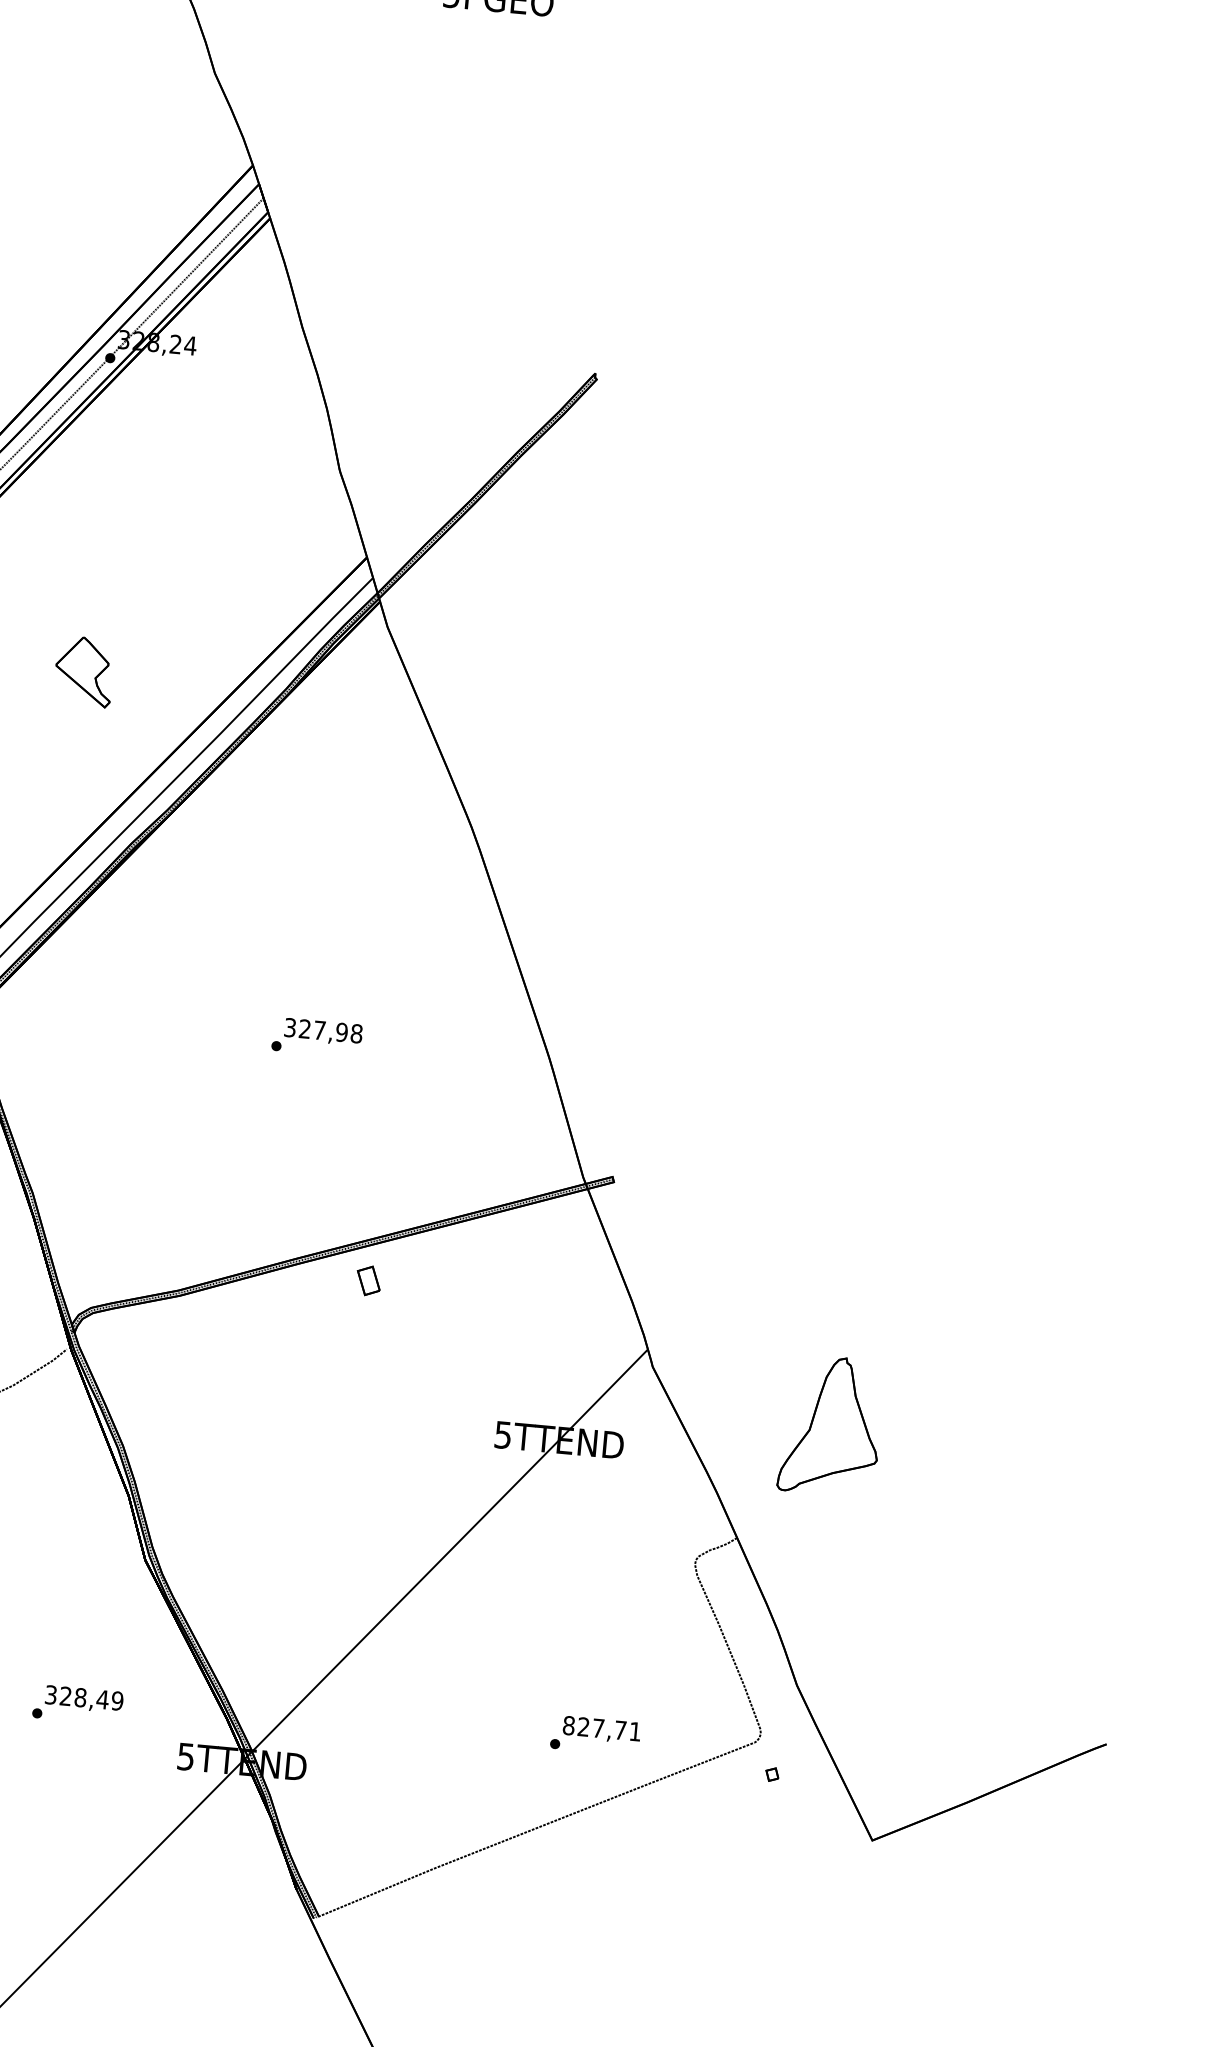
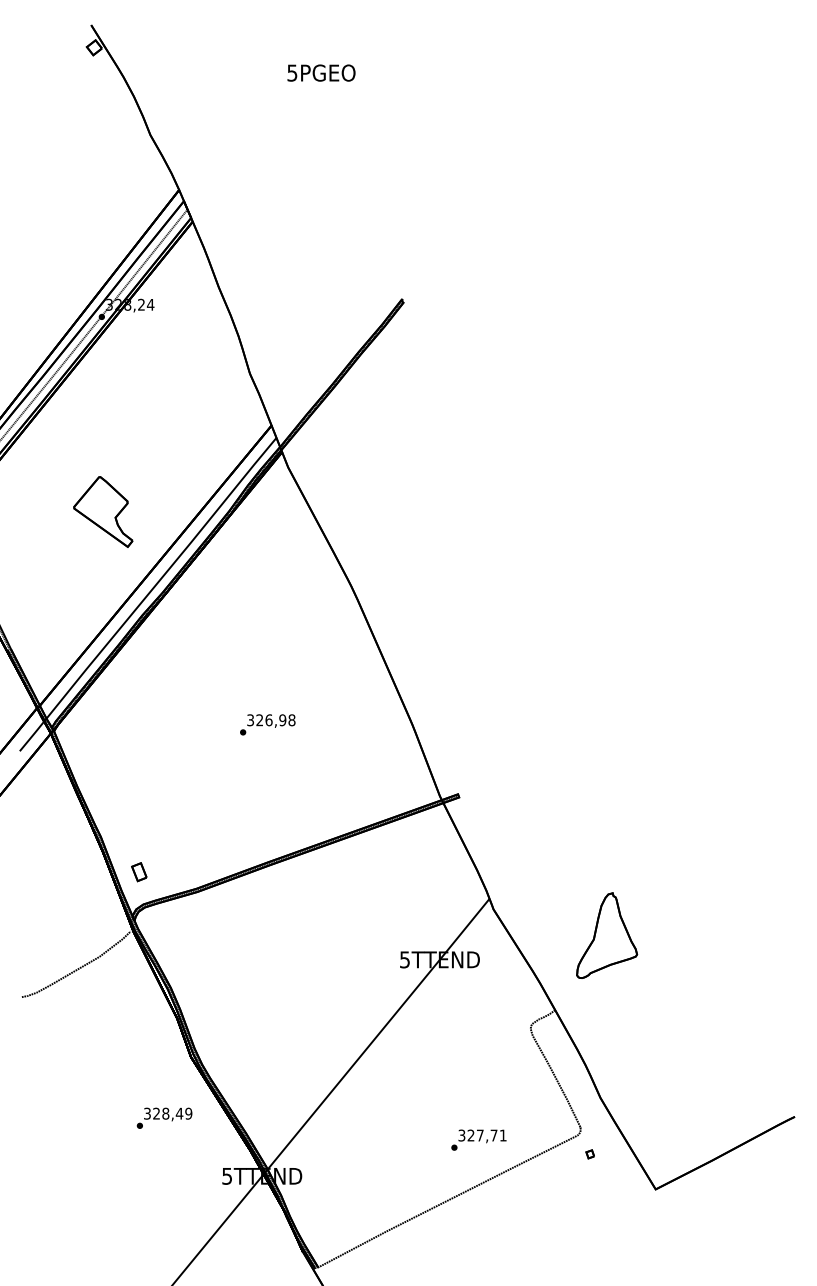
part: (84, 670) -> (103, 511), size x1.67
text: (318, 1030) -> (268, 720), 327,98 -> 326,98
part: (369, 1281) -> (139, 872), moved
text: (77, 1703) -> (164, 1117), moved
text: (568, 1725) -> (461, 1135), 827,71 -> 327,71

